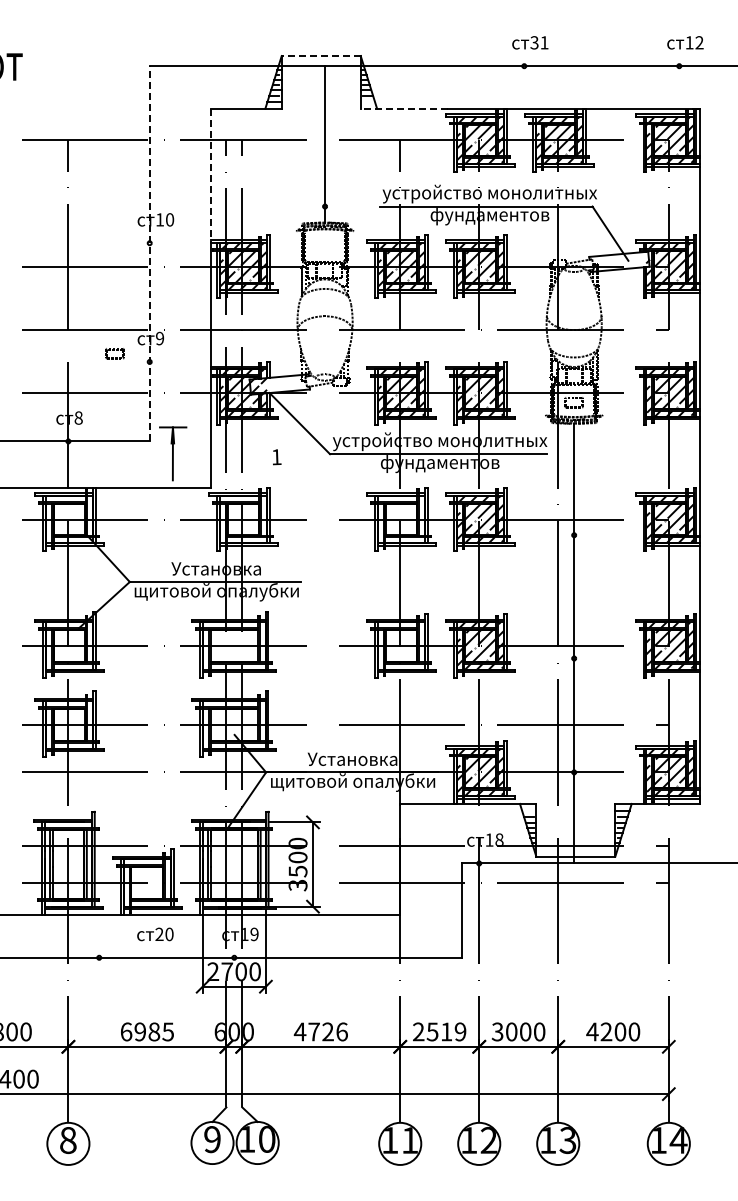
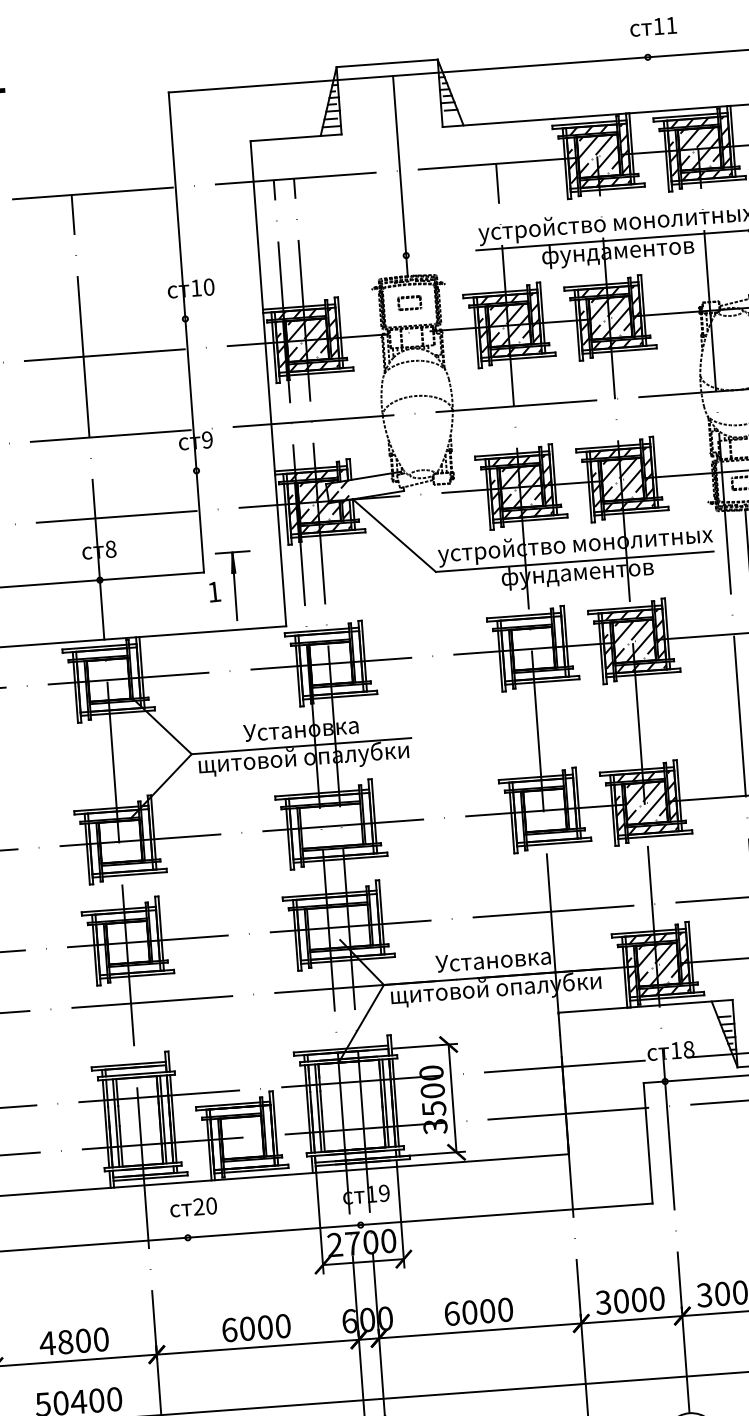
text: (534, 42) -> (658, 26), 31 -> 11
line: (321, 56) -> (387, 63), dashed -> solid
line: (403, 108) -> (497, 122), dashed -> solid
line: (210, 176) -> (256, 227), dashed -> solid
line: (149, 253) -> (186, 332), dashed -> solid
part: (114, 353) -> (408, 302), moved
text: (277, 457) -> (215, 592), moved
text: (155, 934) -> (193, 1207), moved
text: (153, 1031) -> (264, 1327), 6985 -> 6000
text: (320, 1031) -> (477, 1311), 4726 -> 6000
text: (439, 1031) -> (630, 1300), 2519 -> 3000

